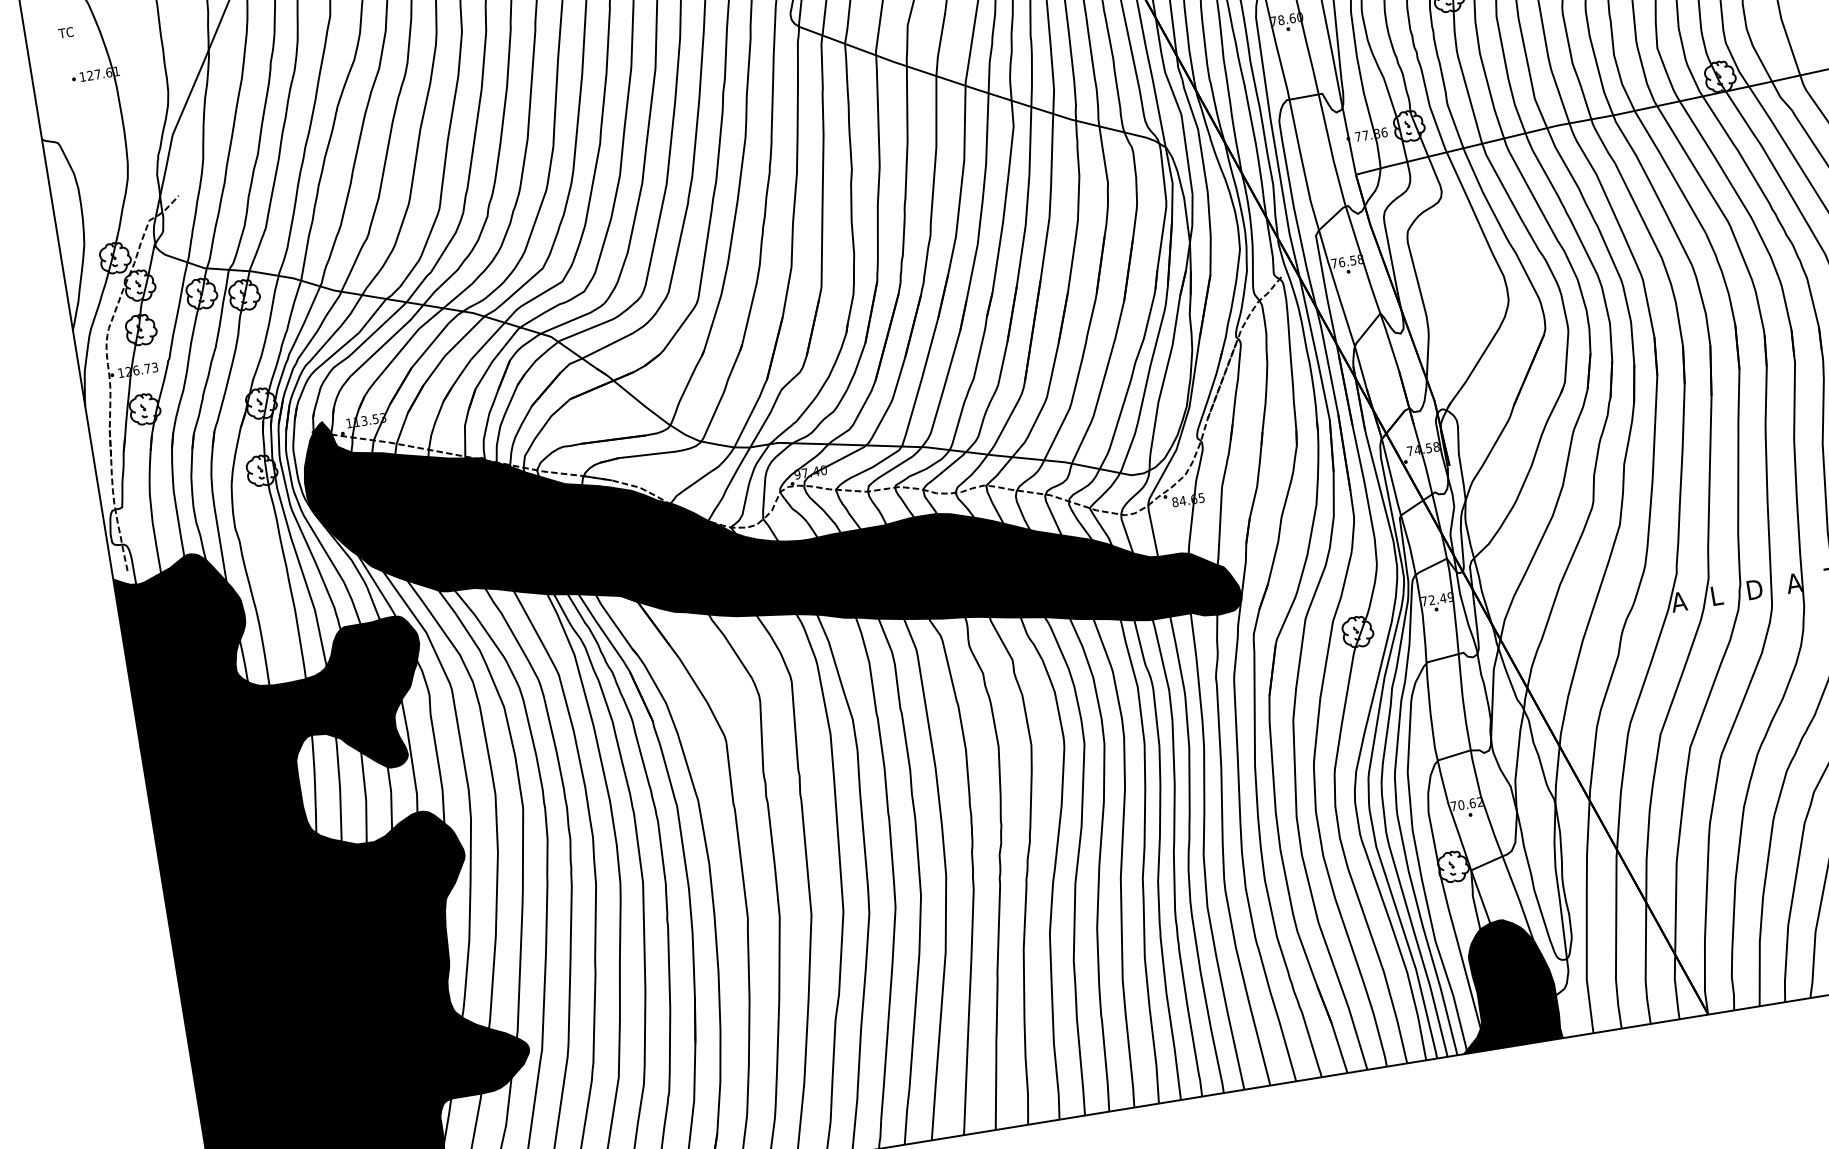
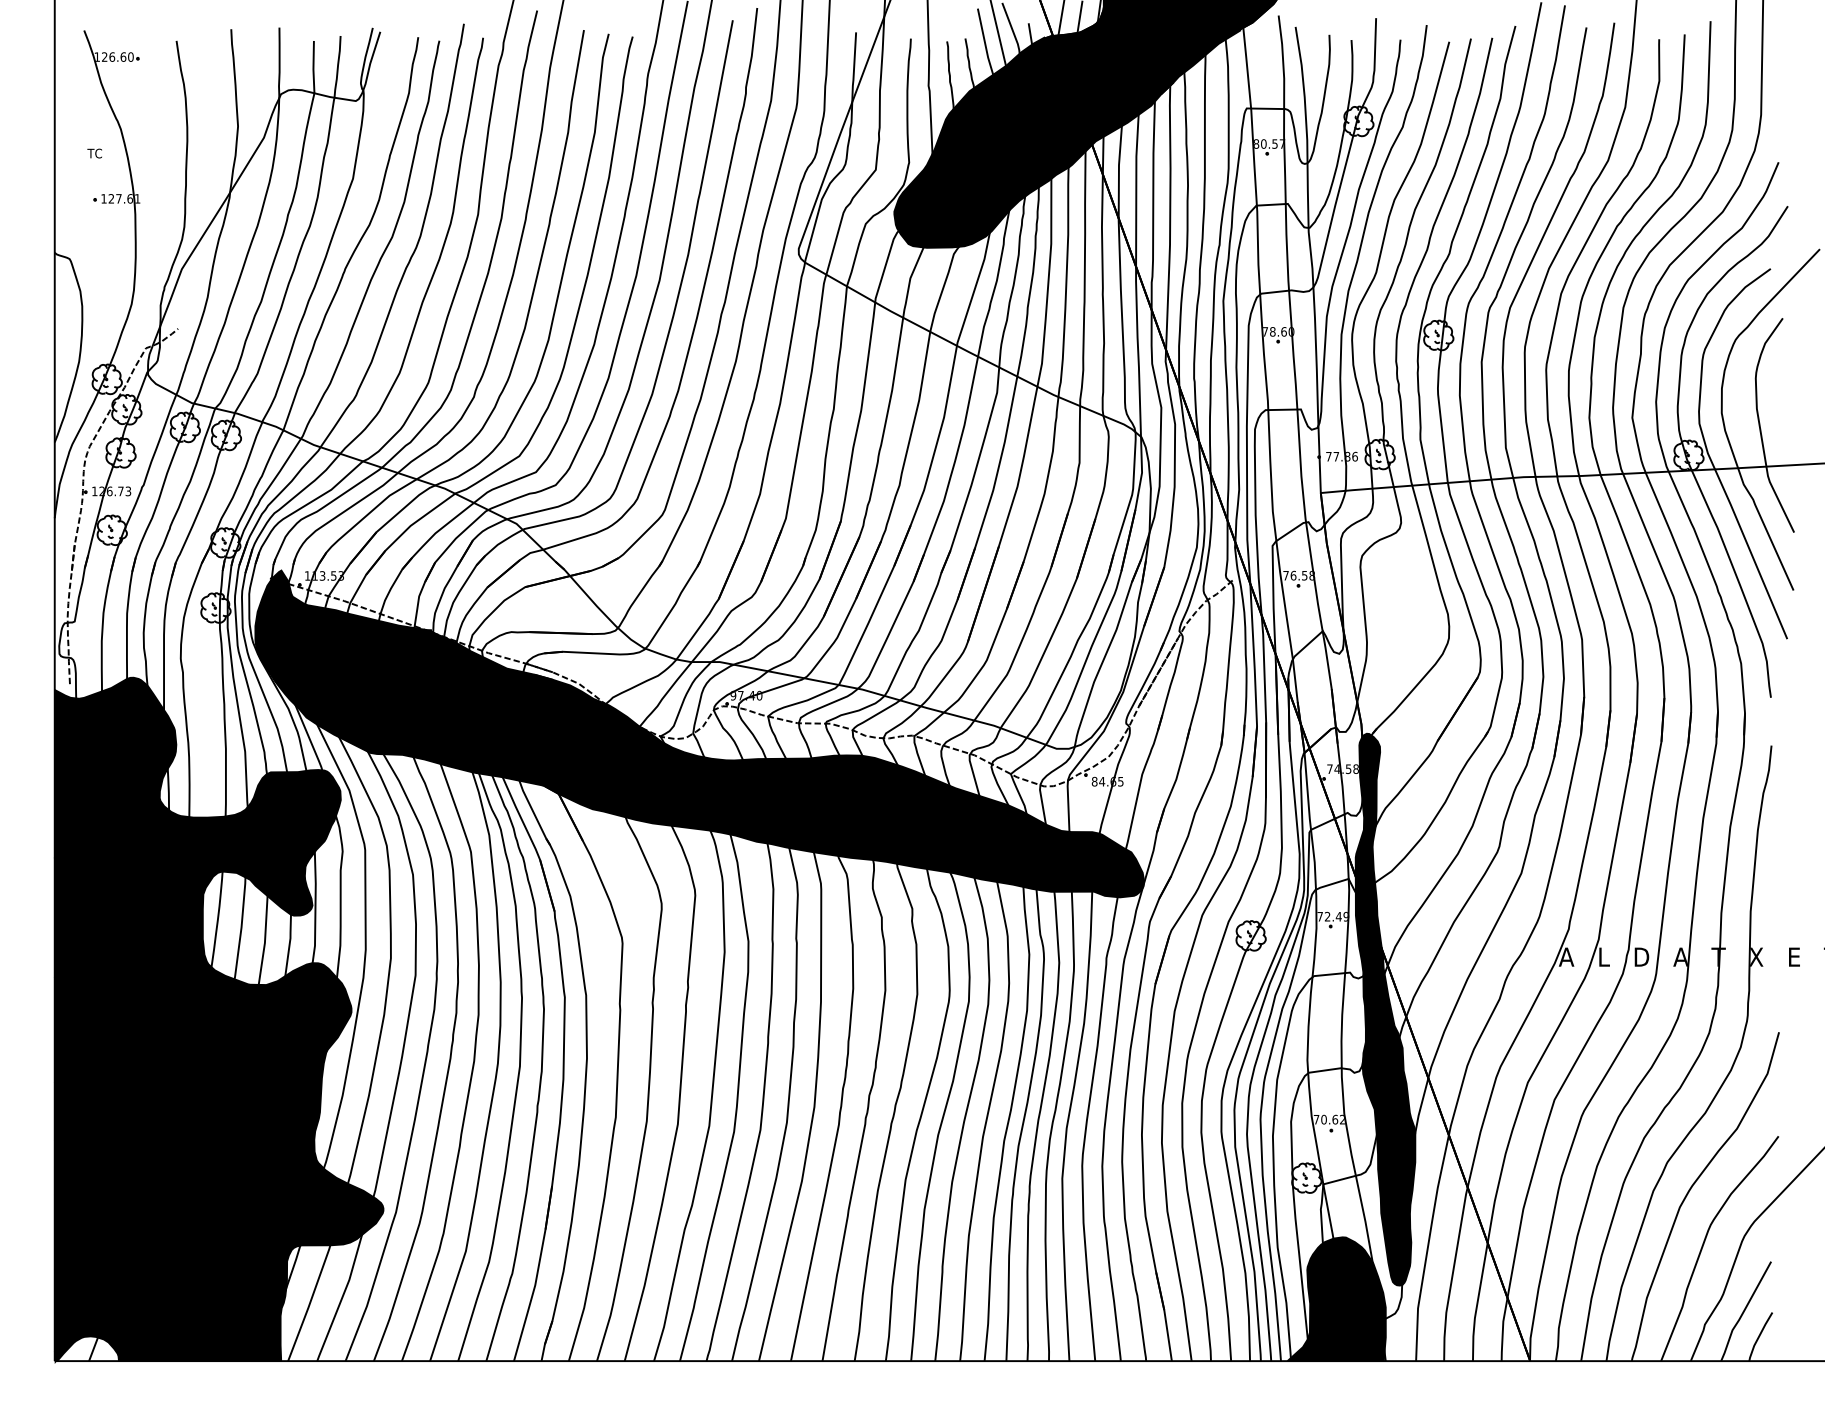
fill: (1505, 684) -> (1385, 1009), added

